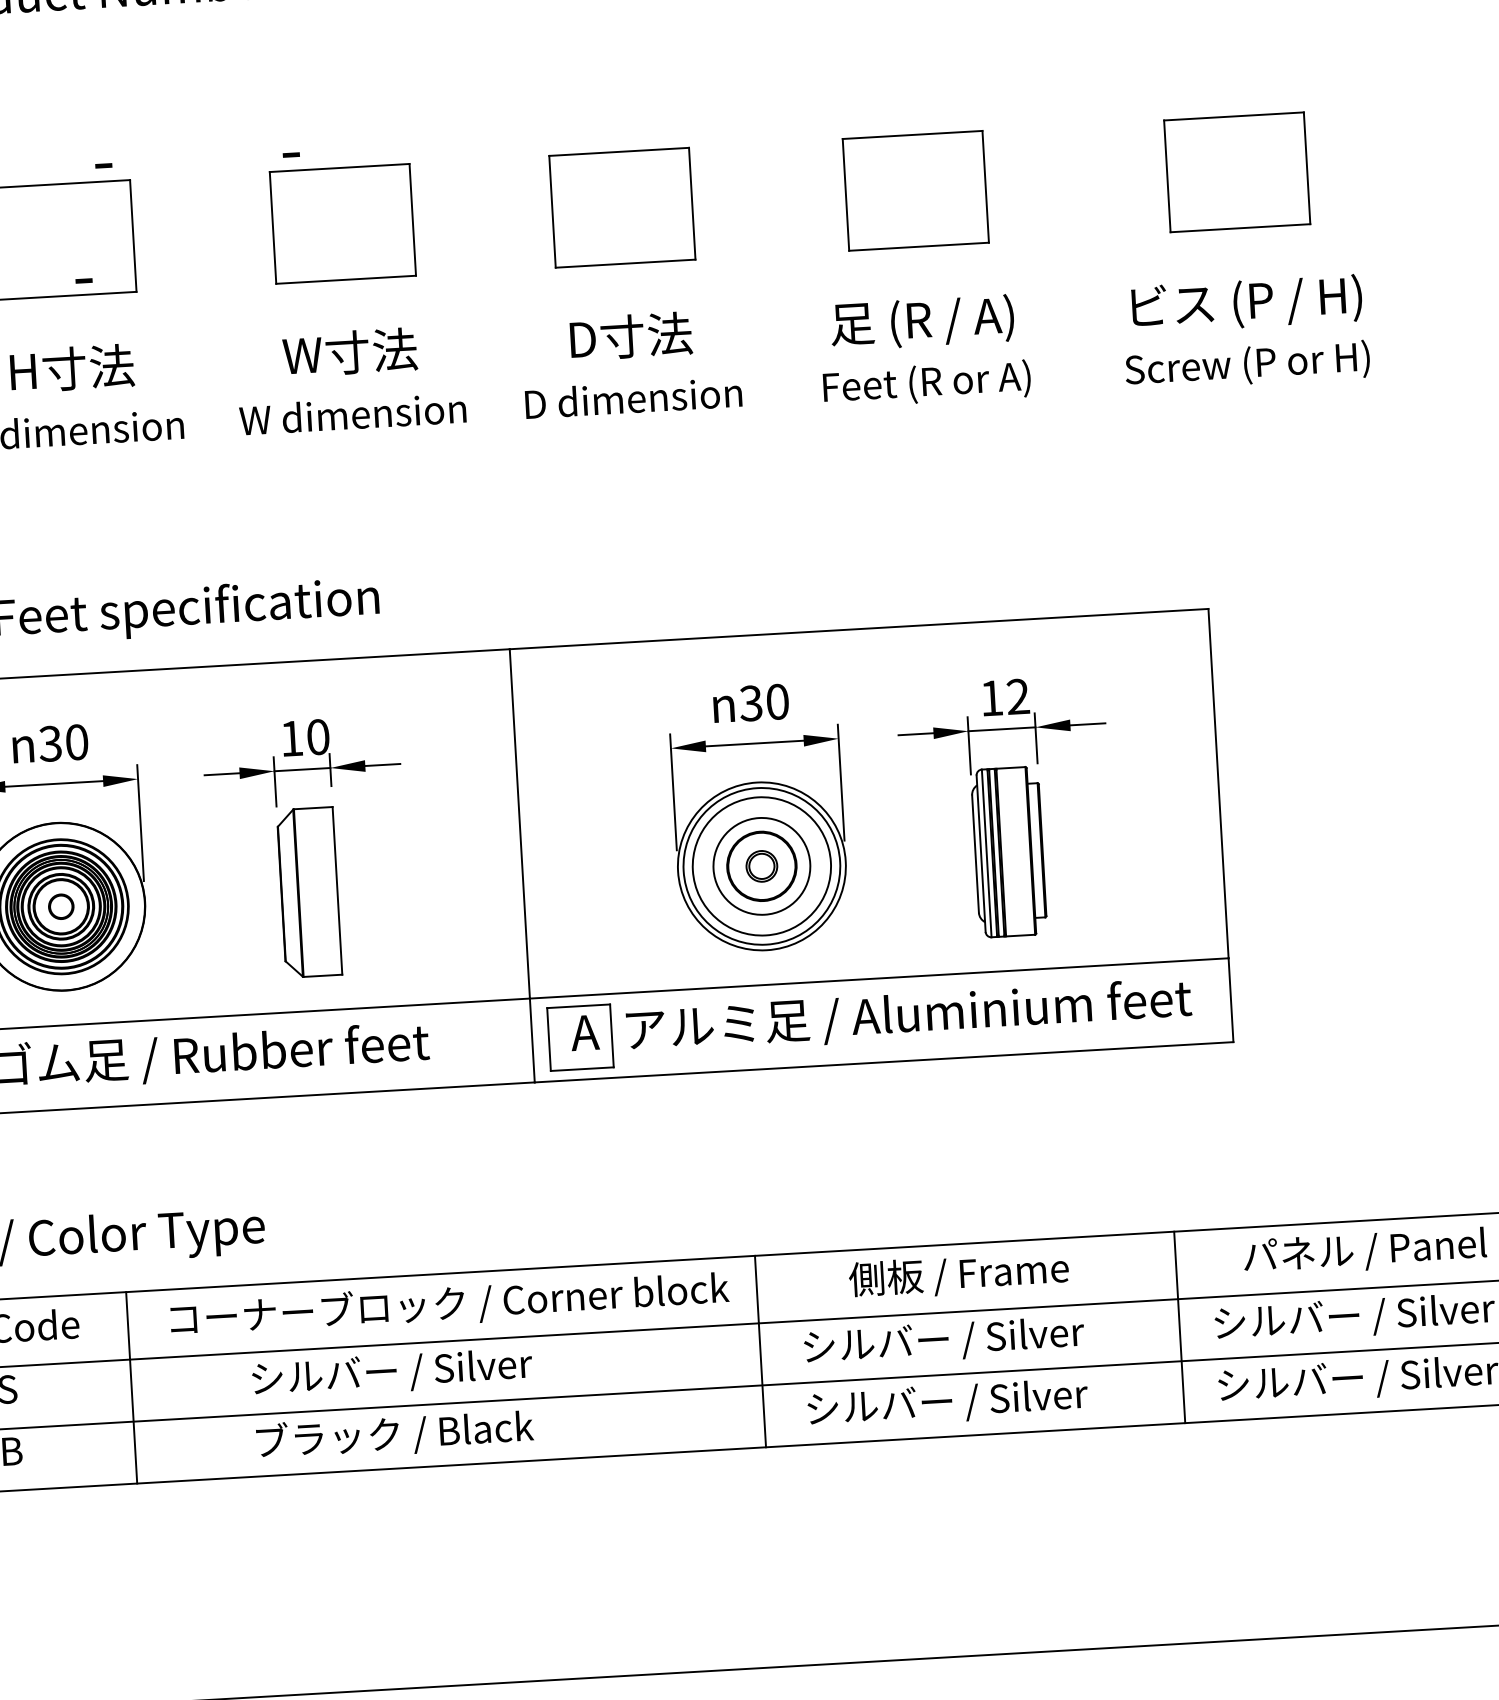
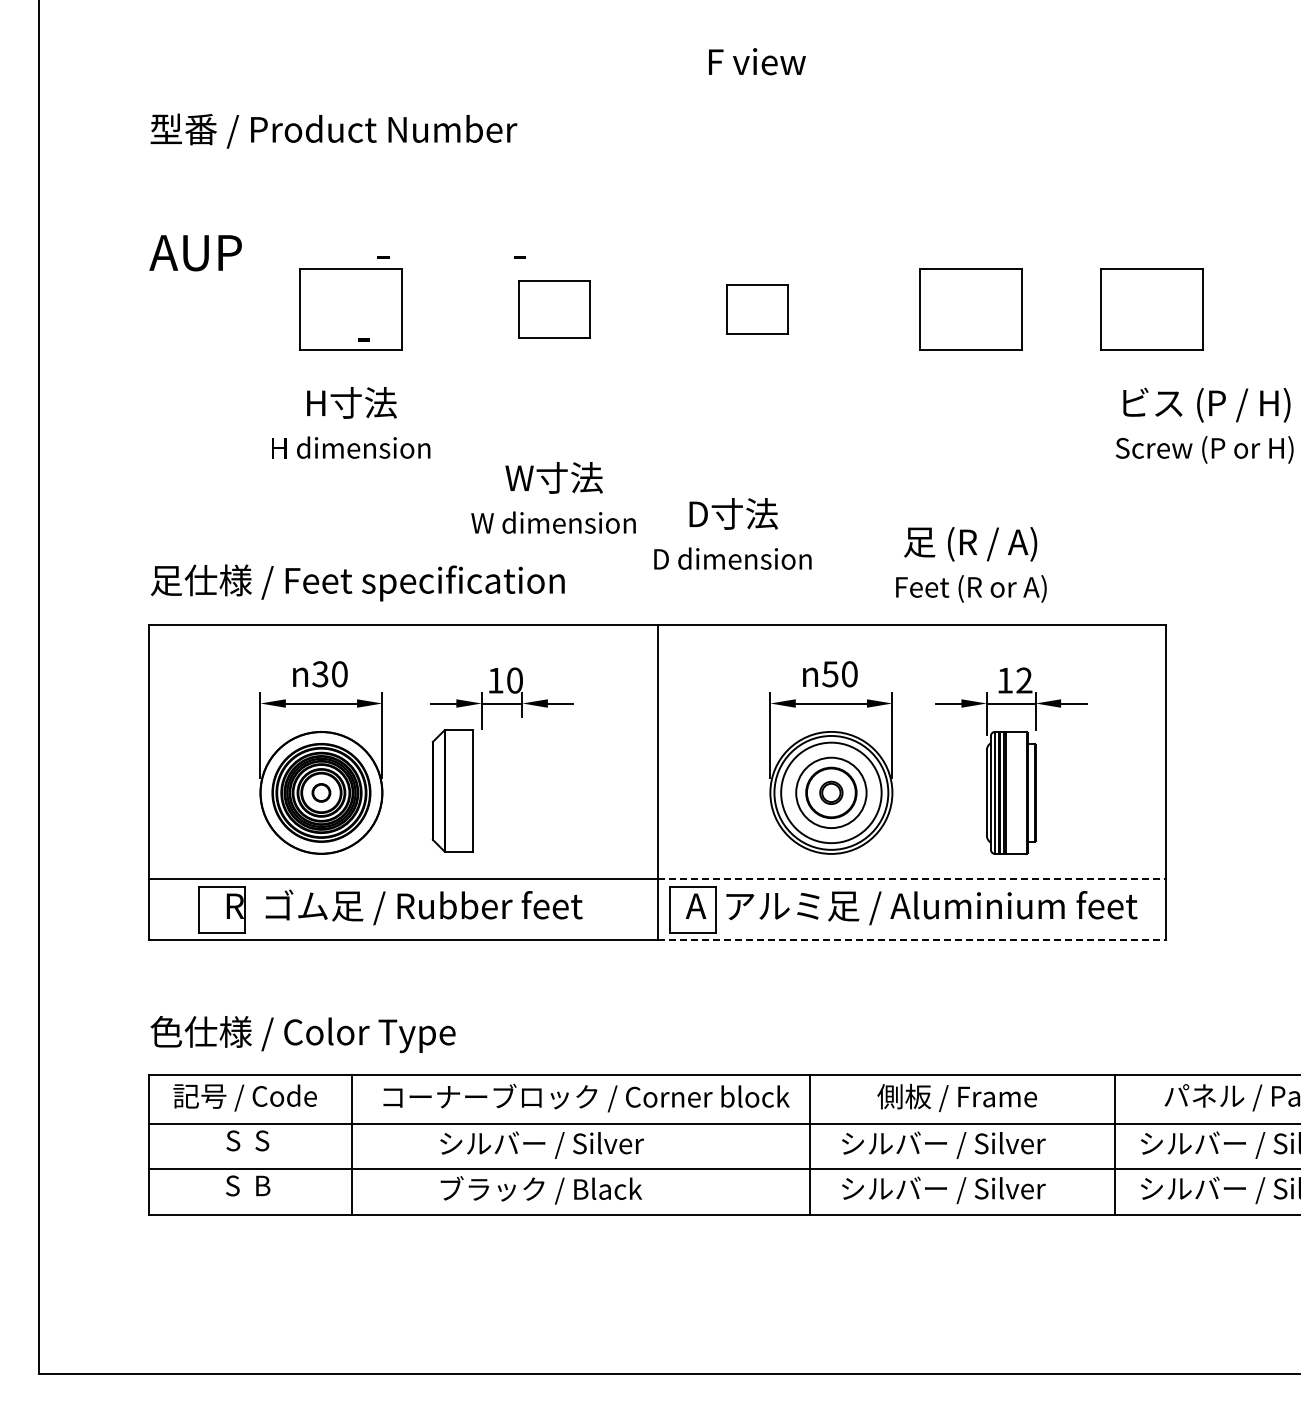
part: (1236, 172) -> (1151, 309), moved
part: (622, 208) -> (757, 309), size x0.6
part: (341, 224) -> (553, 309), size x0.7
text: (925, 350) -> (971, 564), moved
text: (631, 363) -> (732, 533), moved
text: (350, 379) -> (553, 497), moved
text: (751, 702) -> (830, 673), 30 -> 50
part: (308, 891) -> (452, 790), moved
line: (880, 978) -> (912, 879), solid -> dashed
line: (885, 1062) -> (912, 940), solid -> dashed

